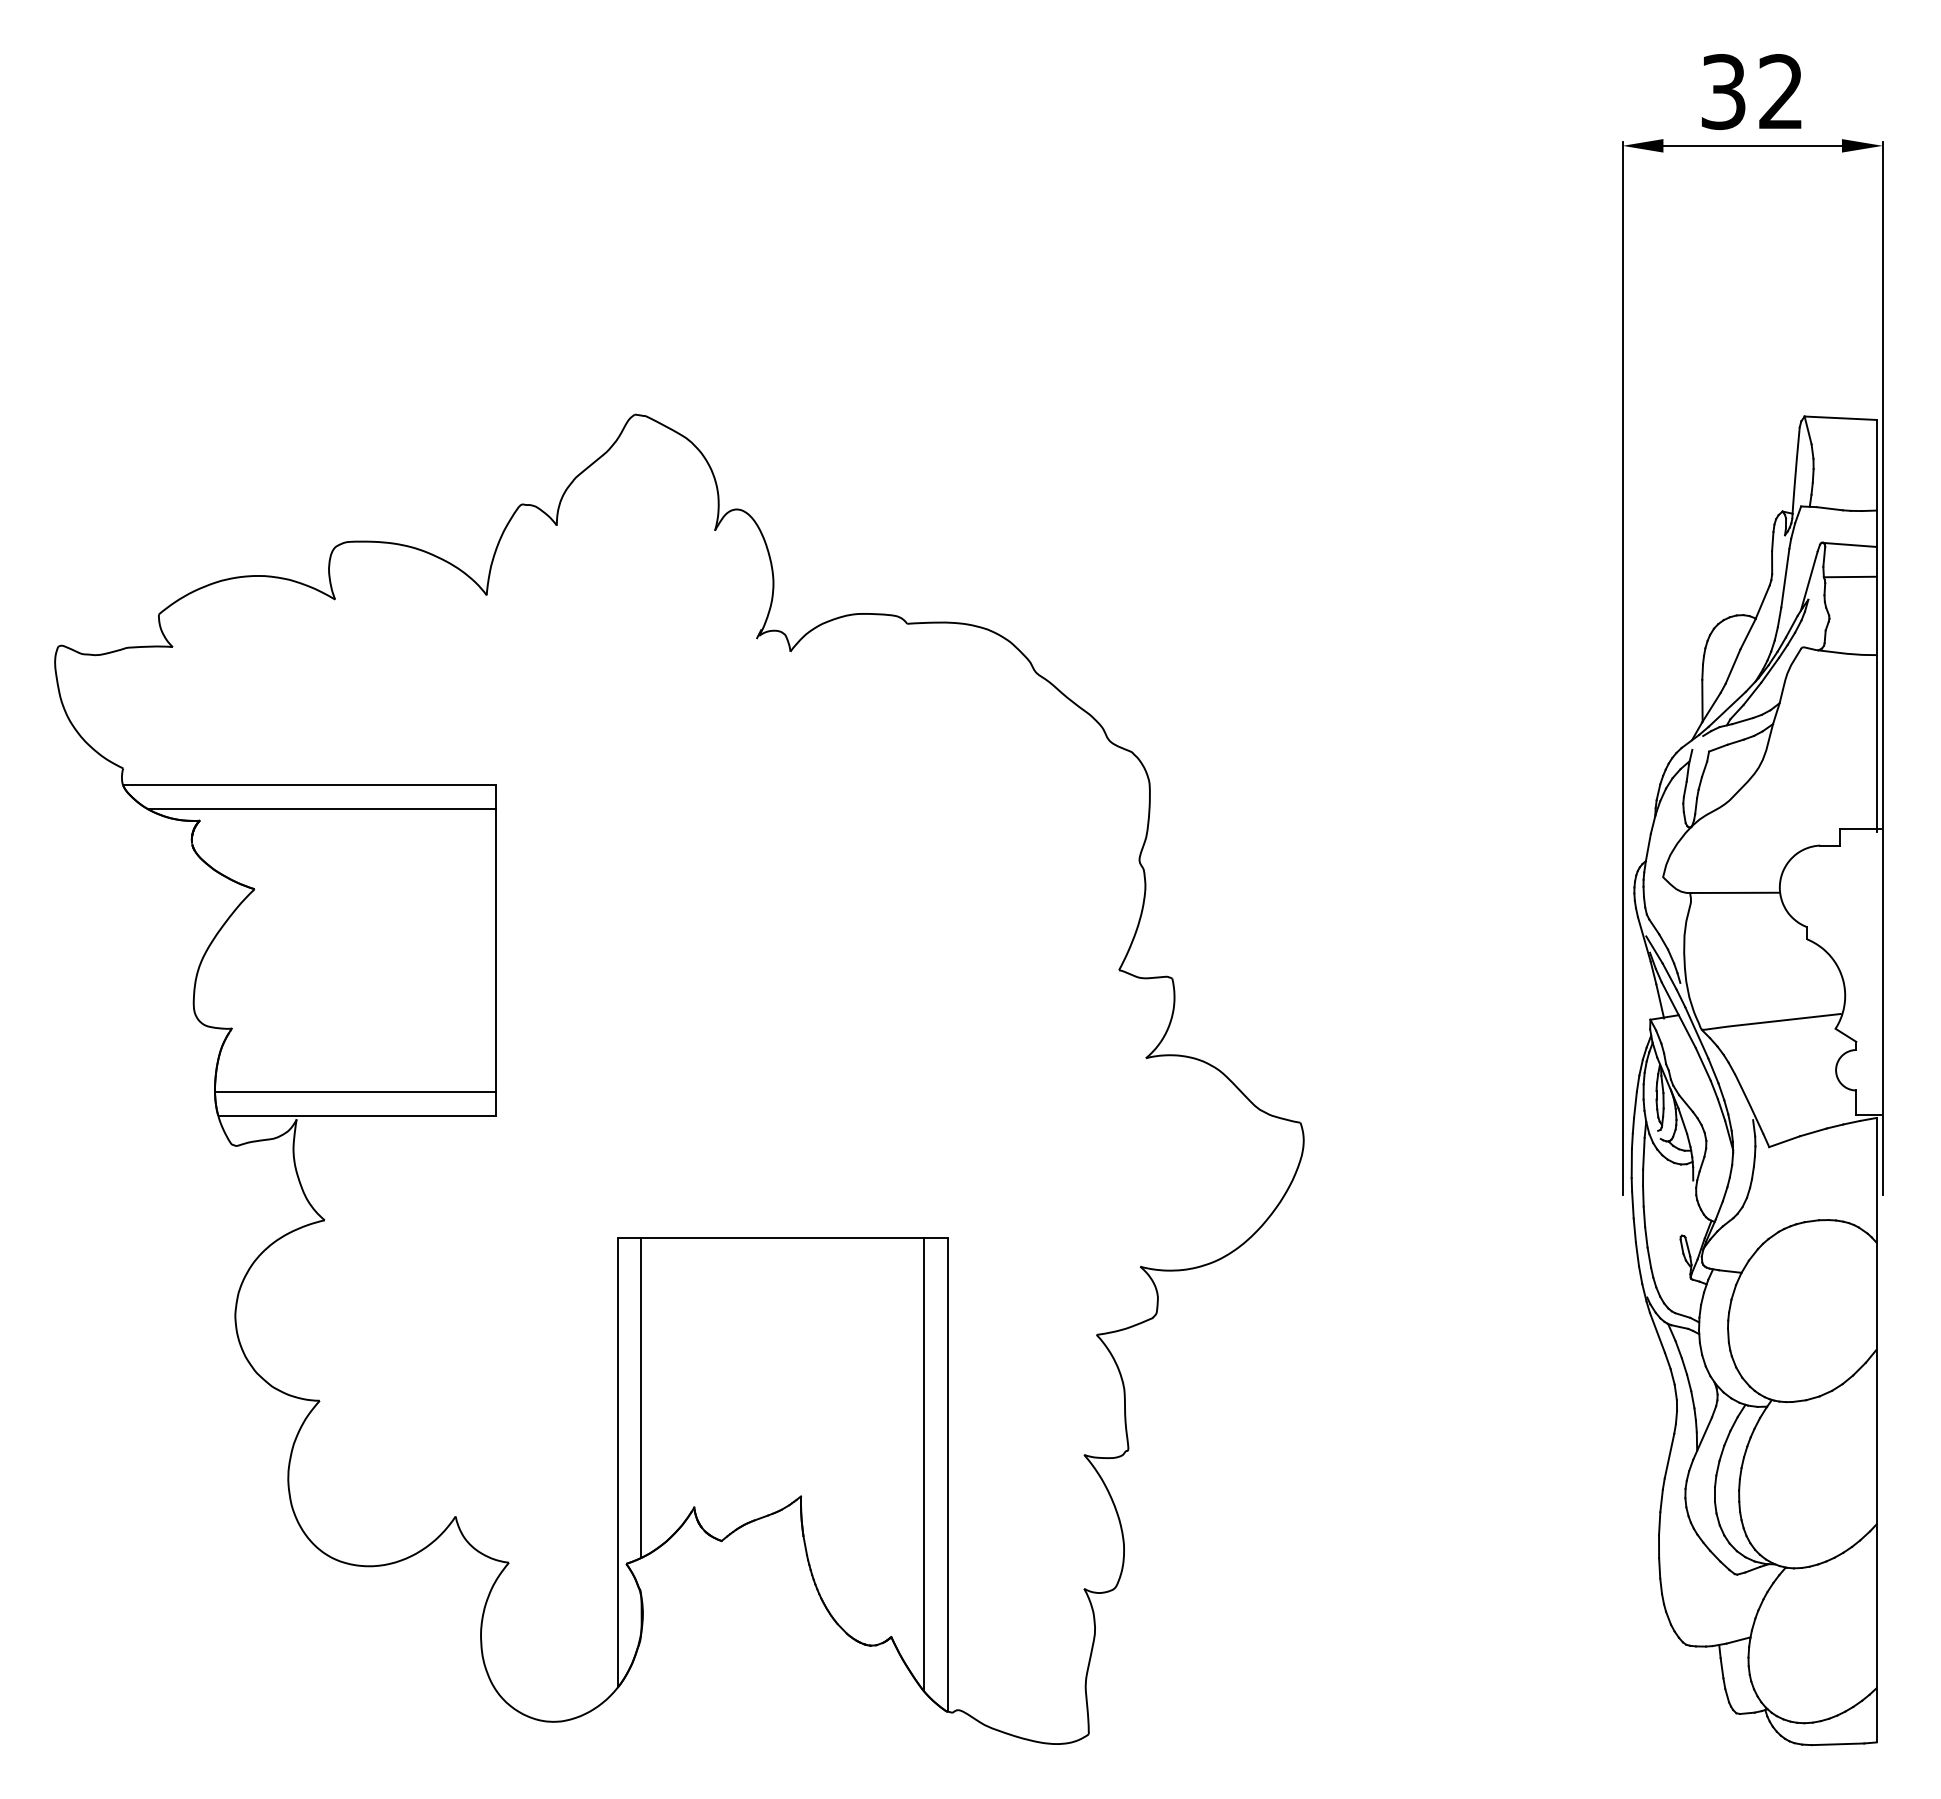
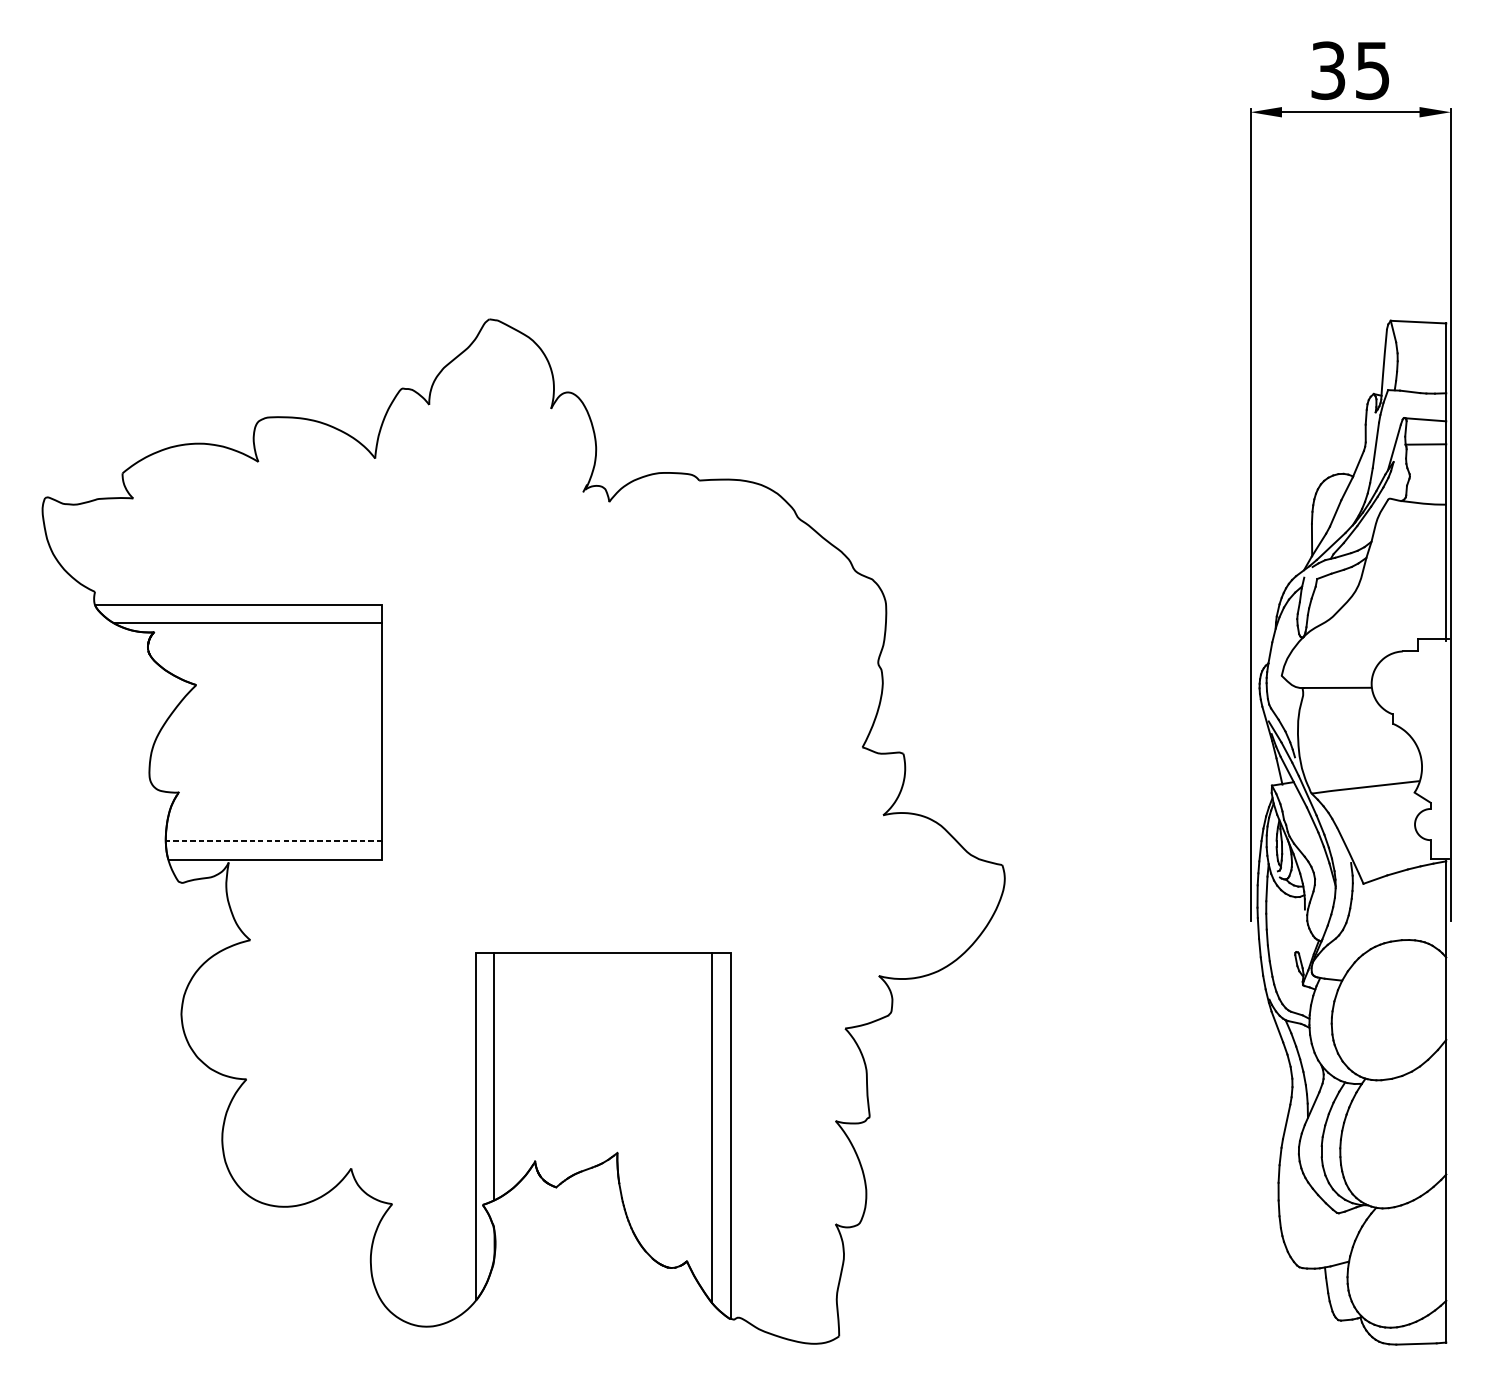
text: (1780, 92) -> (1372, 71), 32 -> 35
line: (354, 1092) -> (273, 841), solid -> dashed

